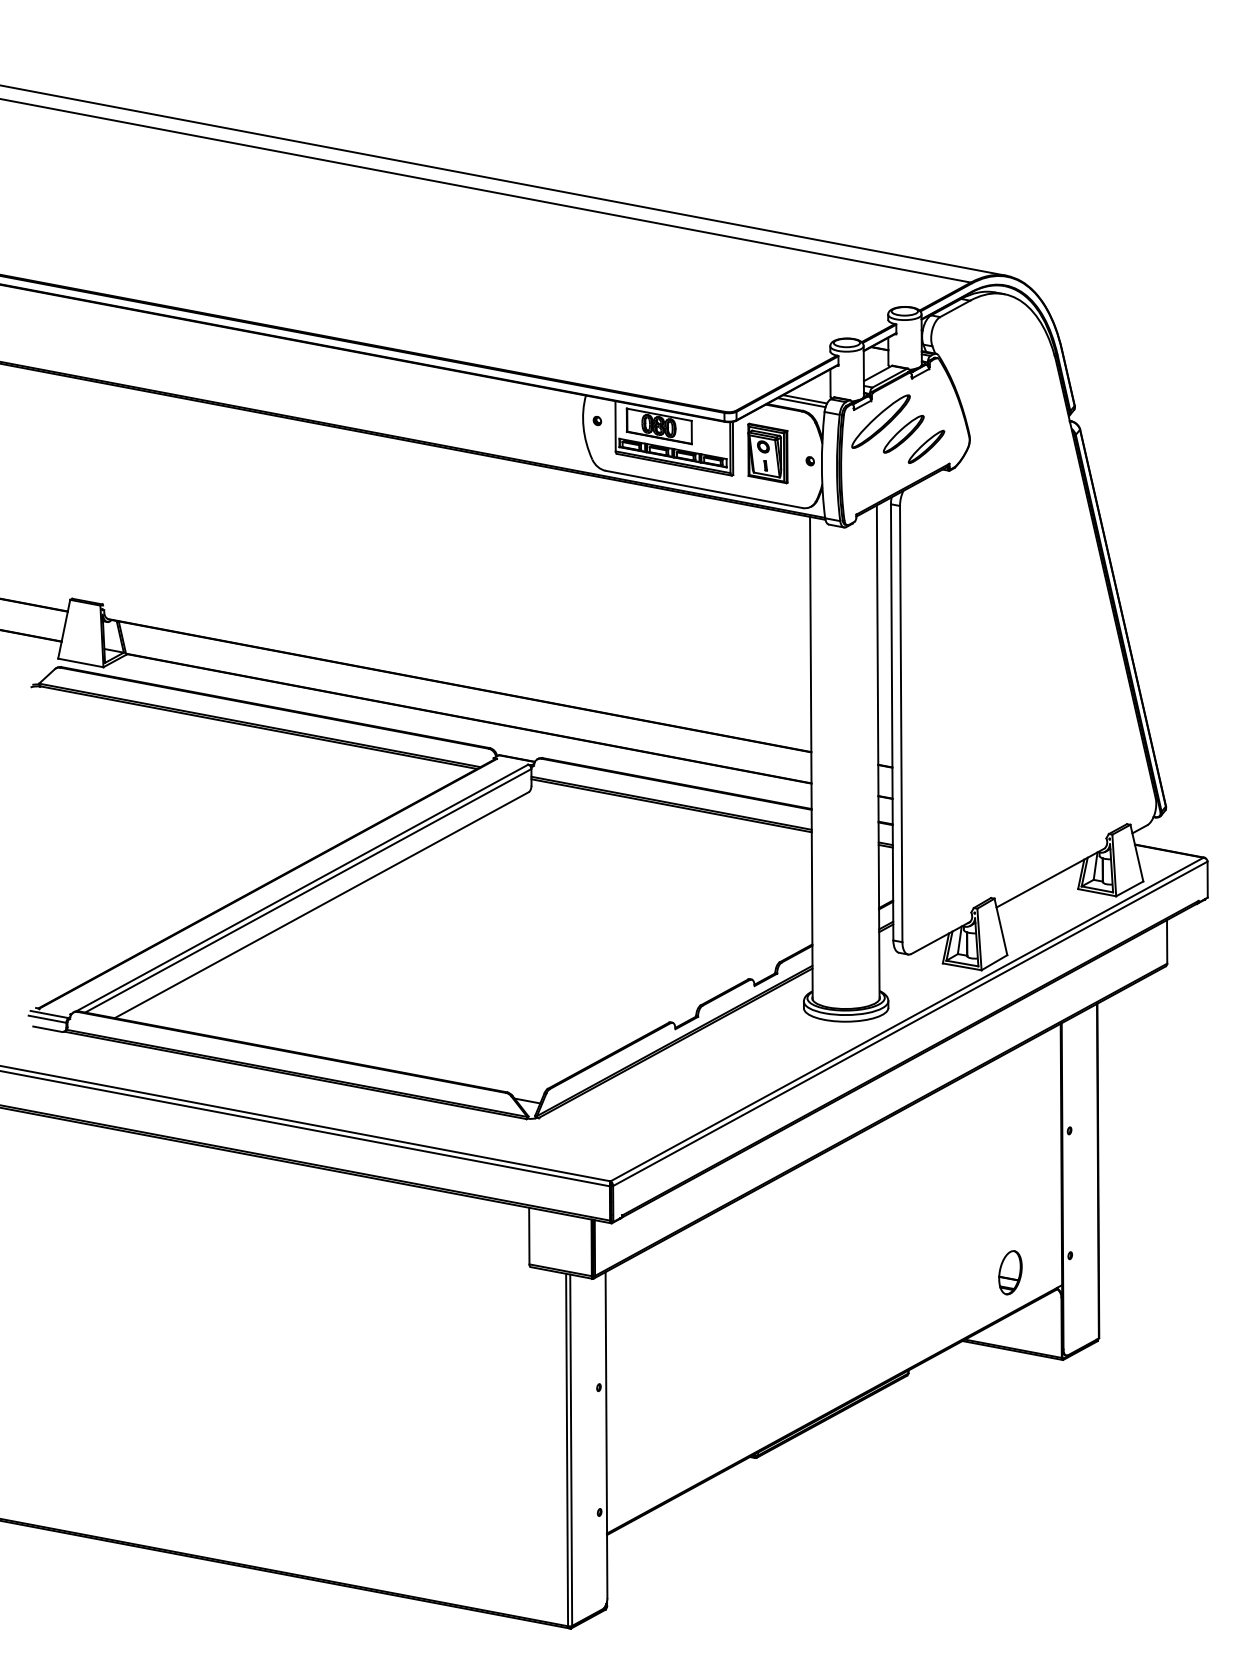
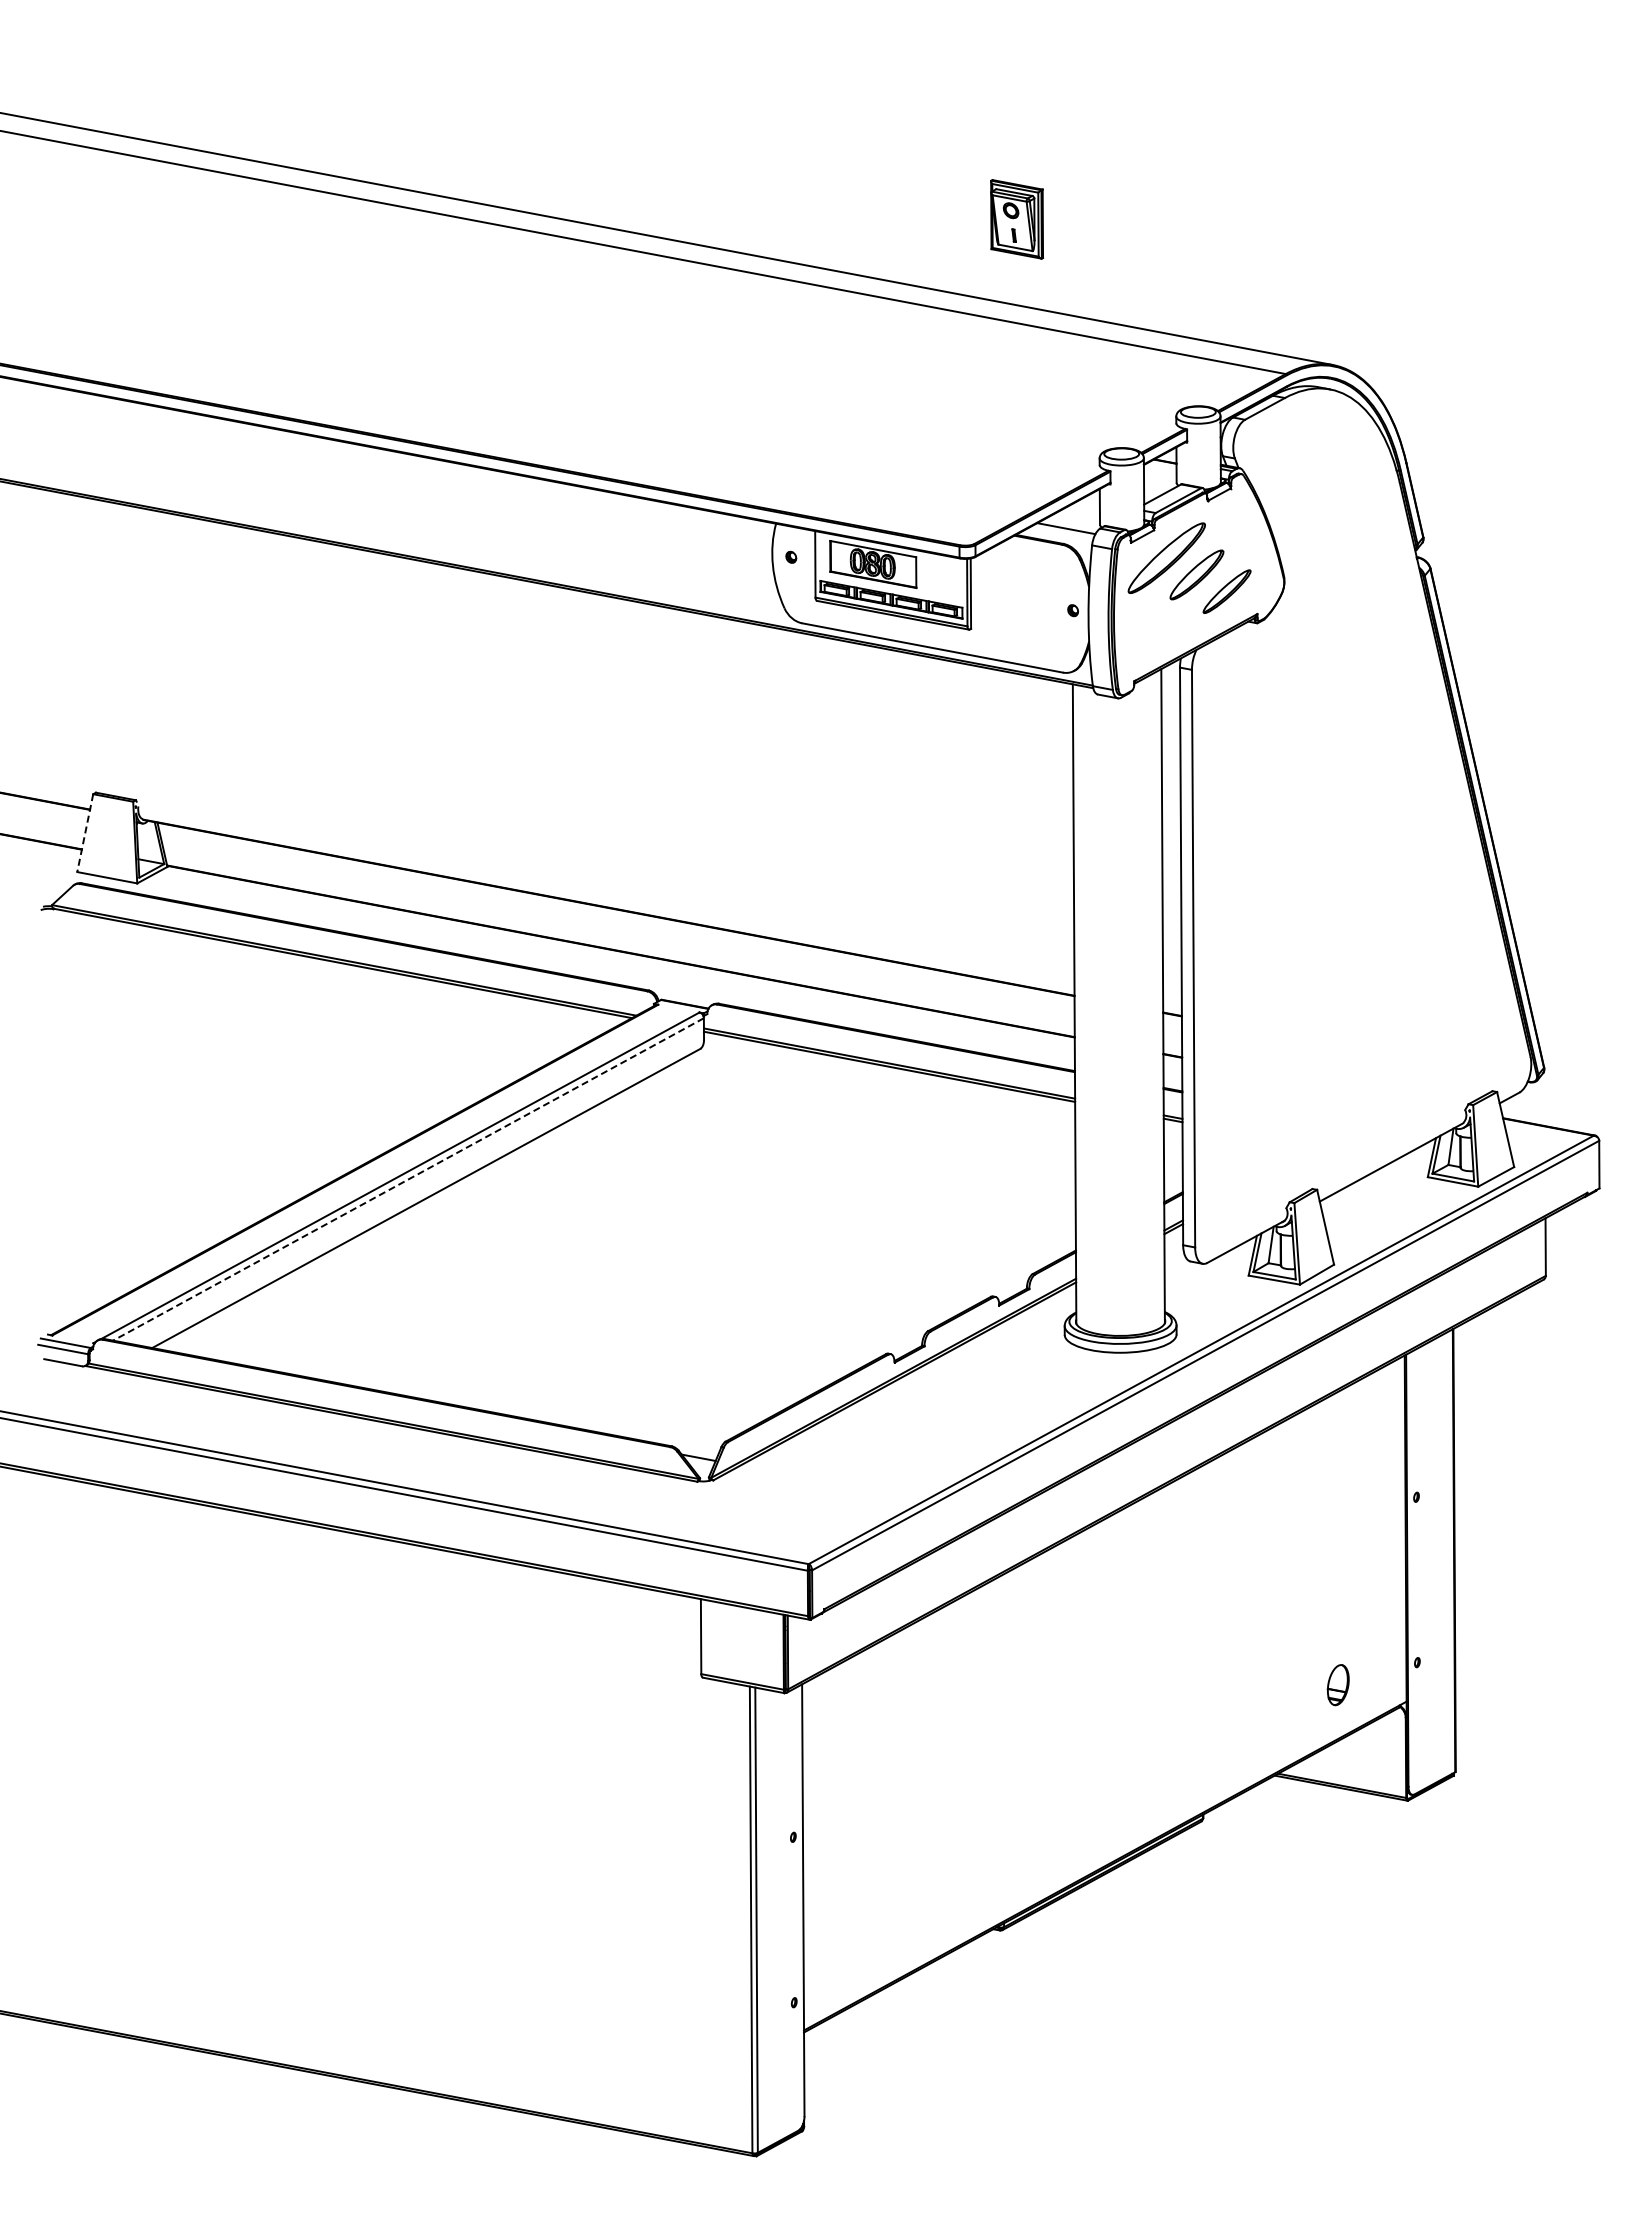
line: (801, 402) -> (1061, 533), removed
part: (768, 453) -> (1017, 219), moved
line: (64, 629) -> (85, 833), solid -> dashed
line: (308, 890) -> (408, 1179), solid -> dashed
part: (1010, 1272) -> (1338, 1684), size x0.7

